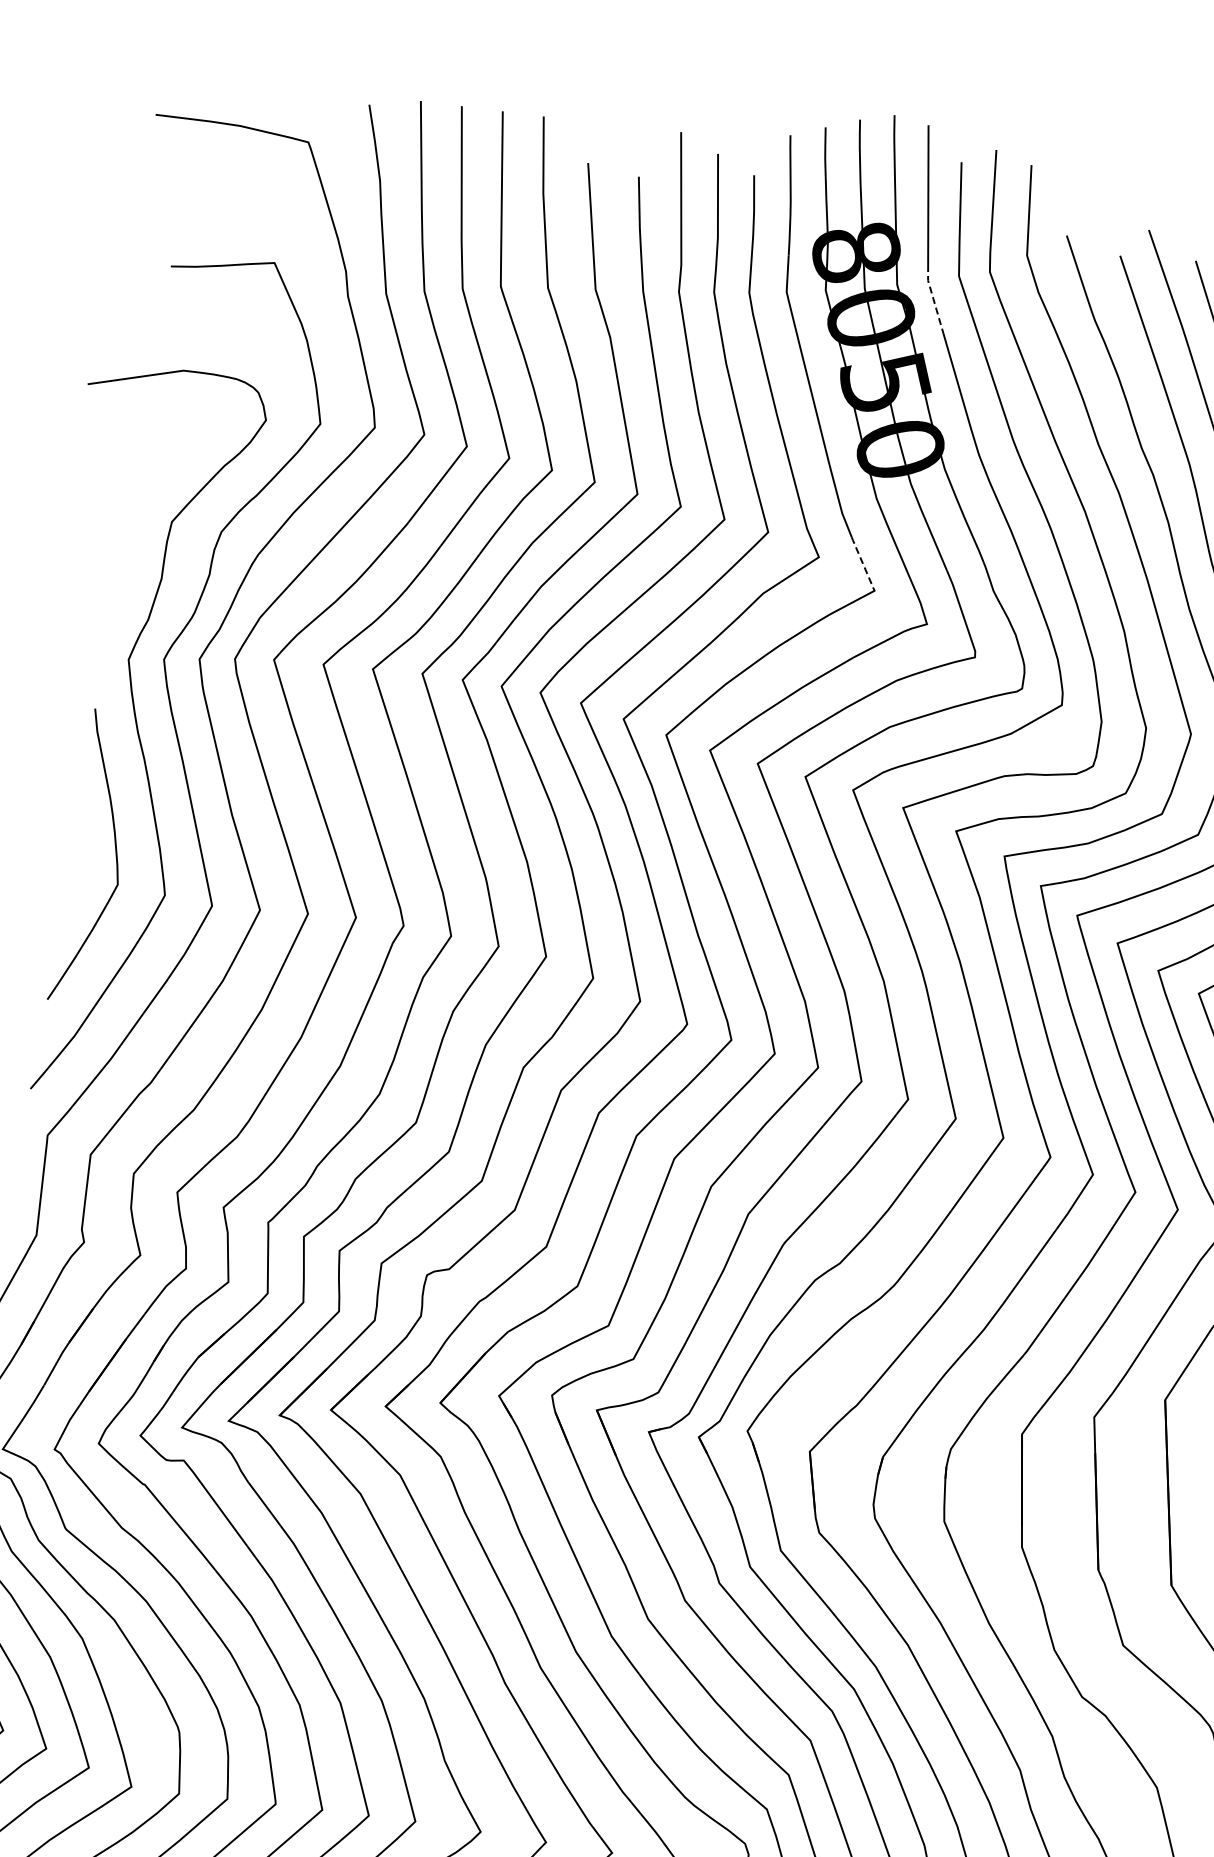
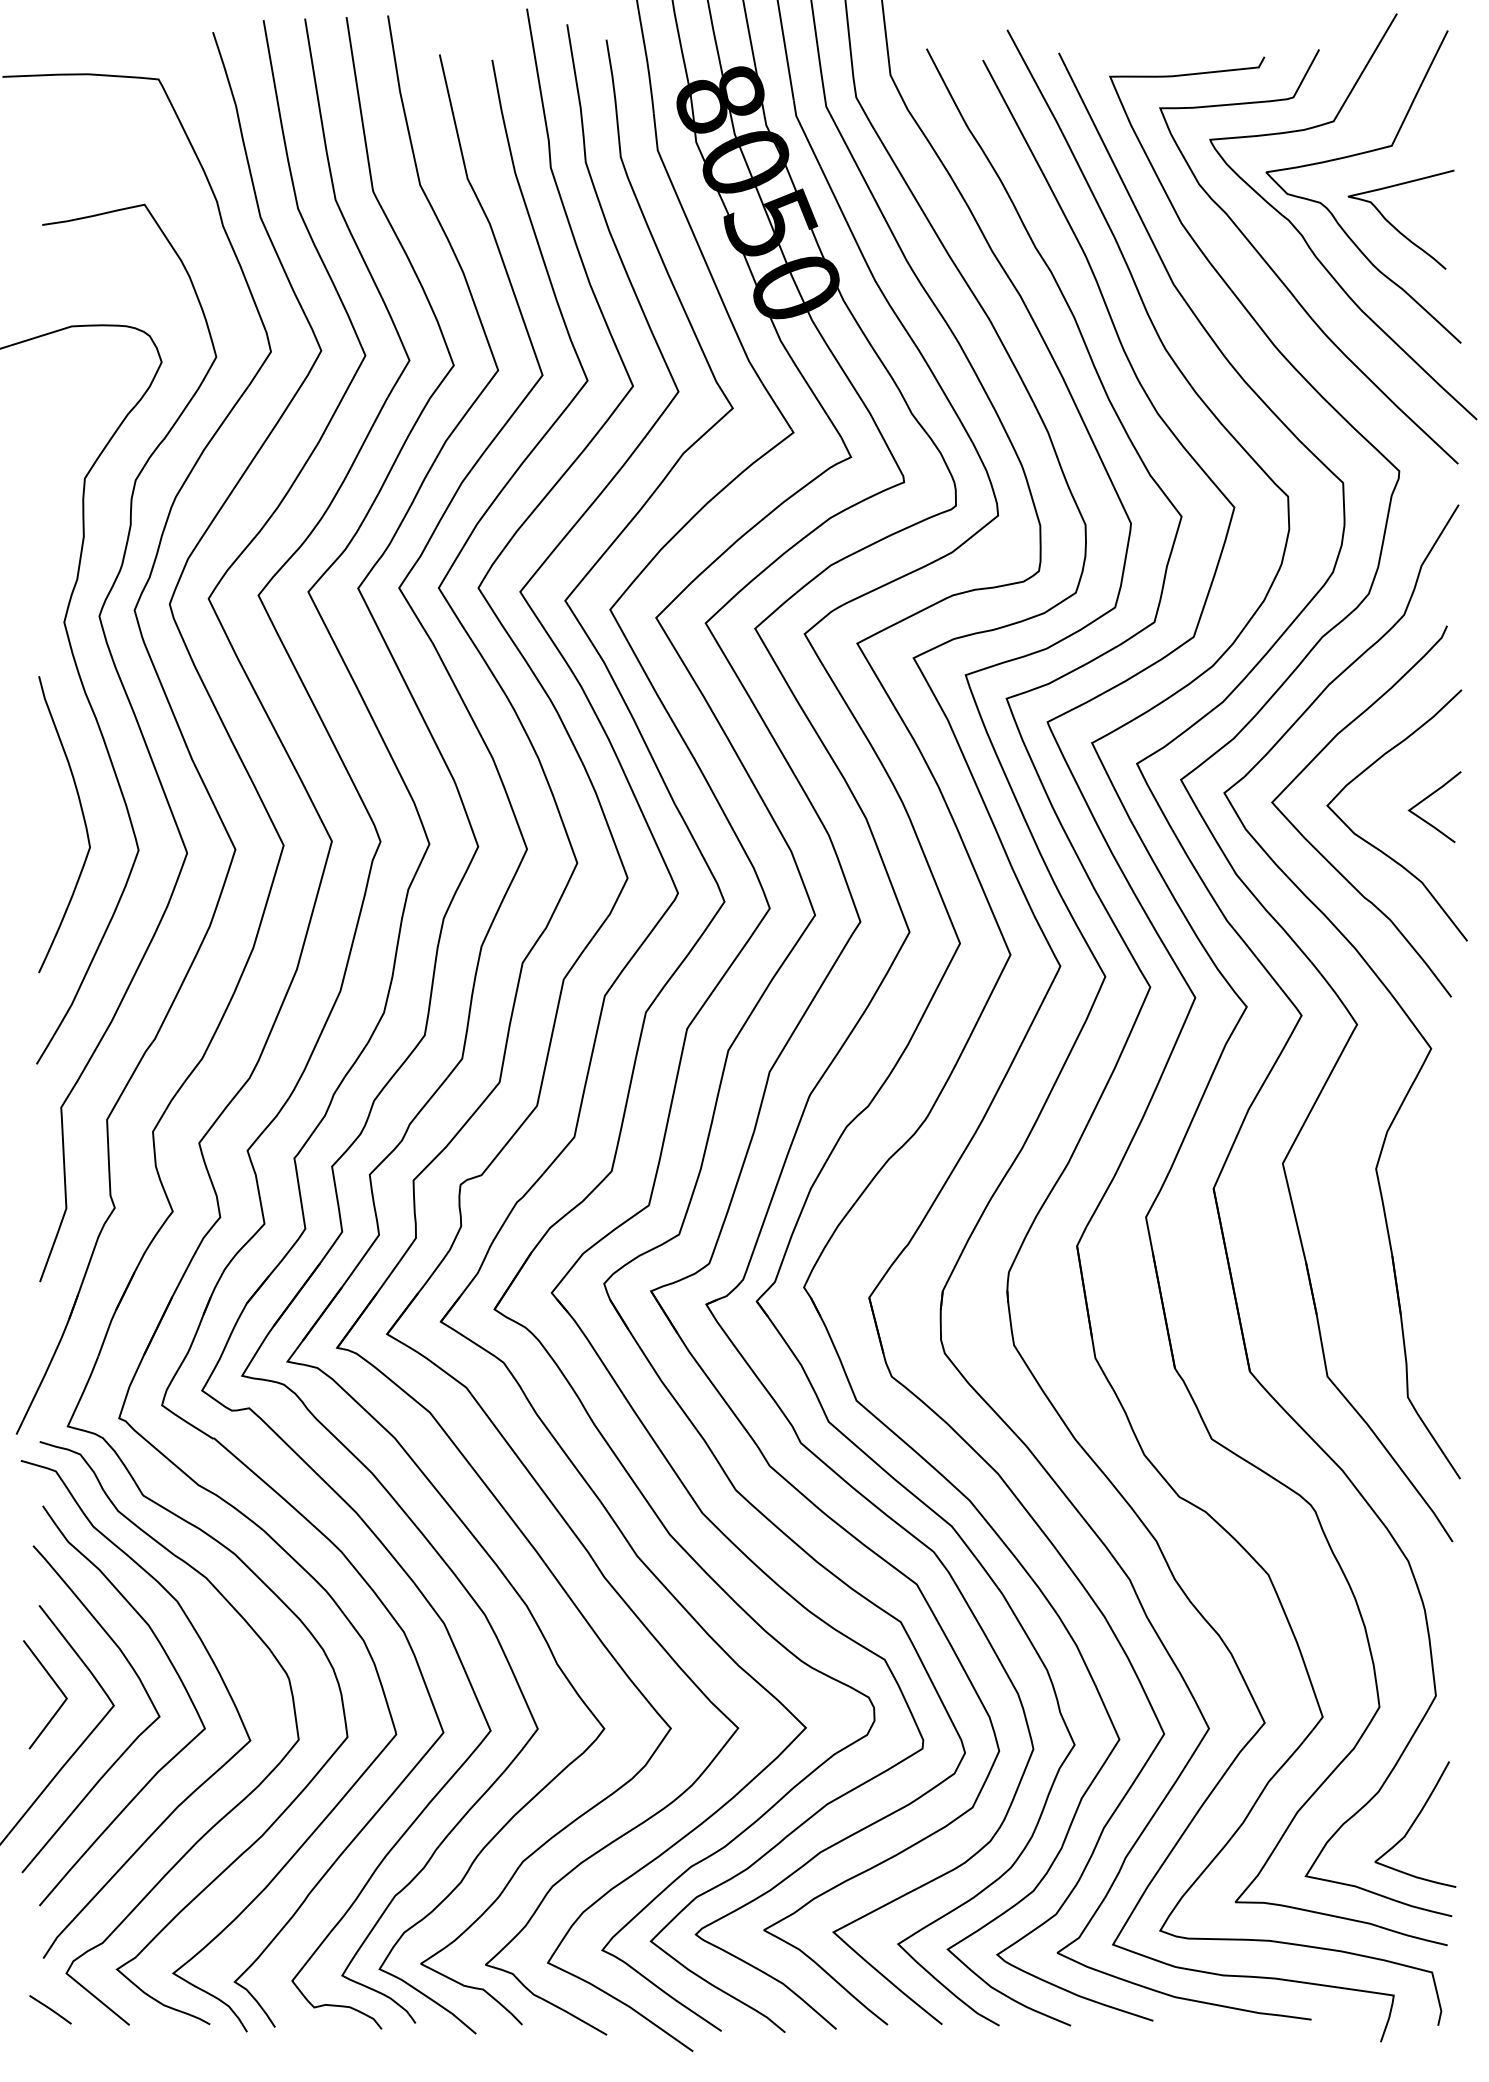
line: (933, 299) -> (804, 133), dashed -> solid
line: (862, 561) -> (776, 405), dashed -> solid

